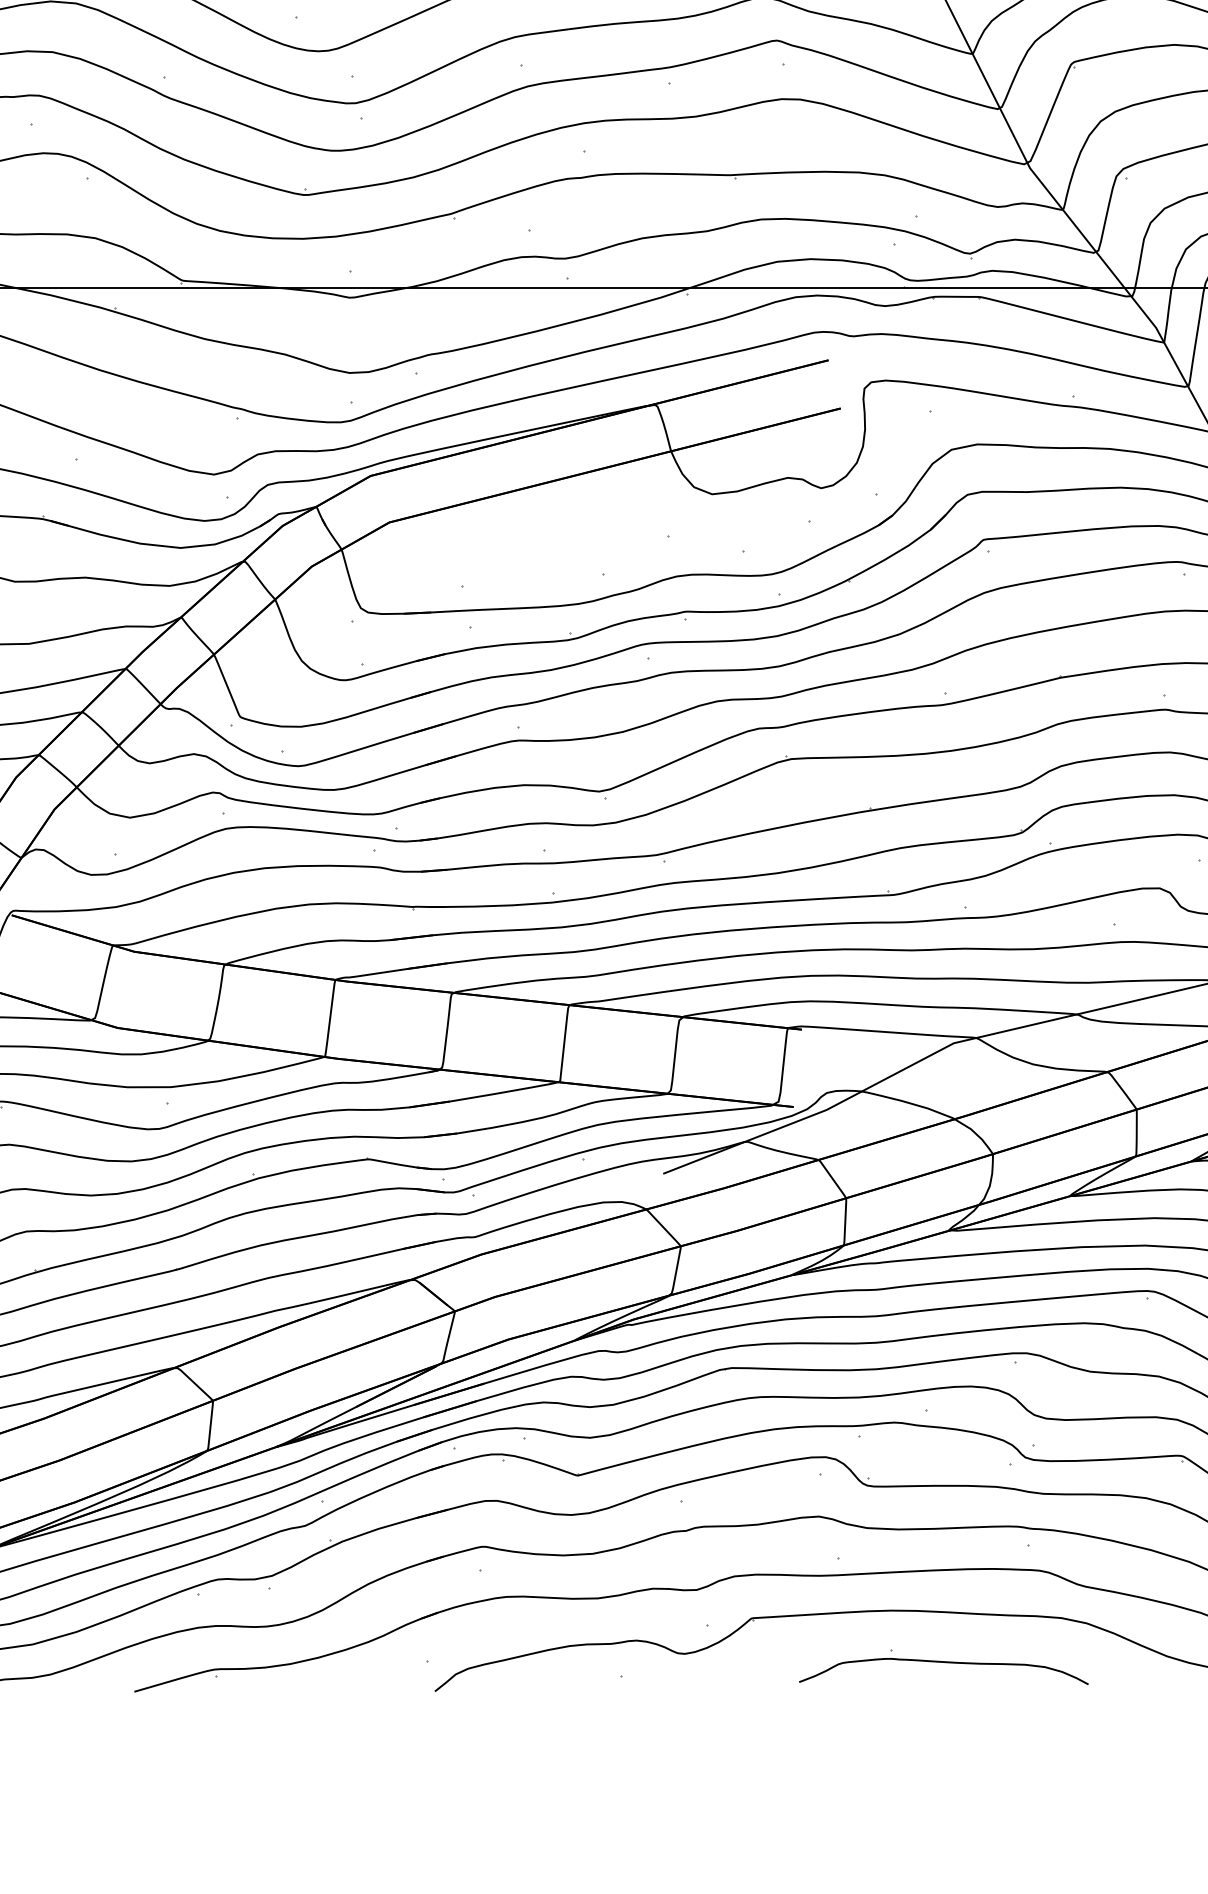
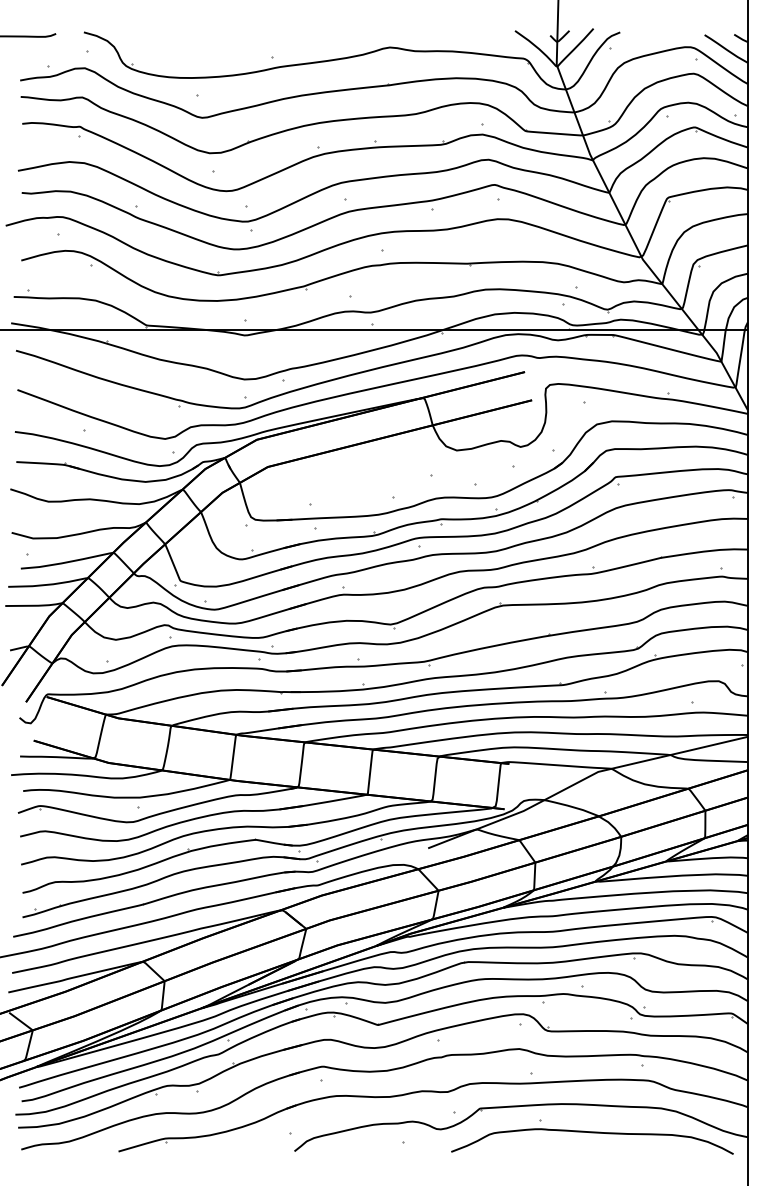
part: (943, 1666) -> (592, 1136), size x1.67

